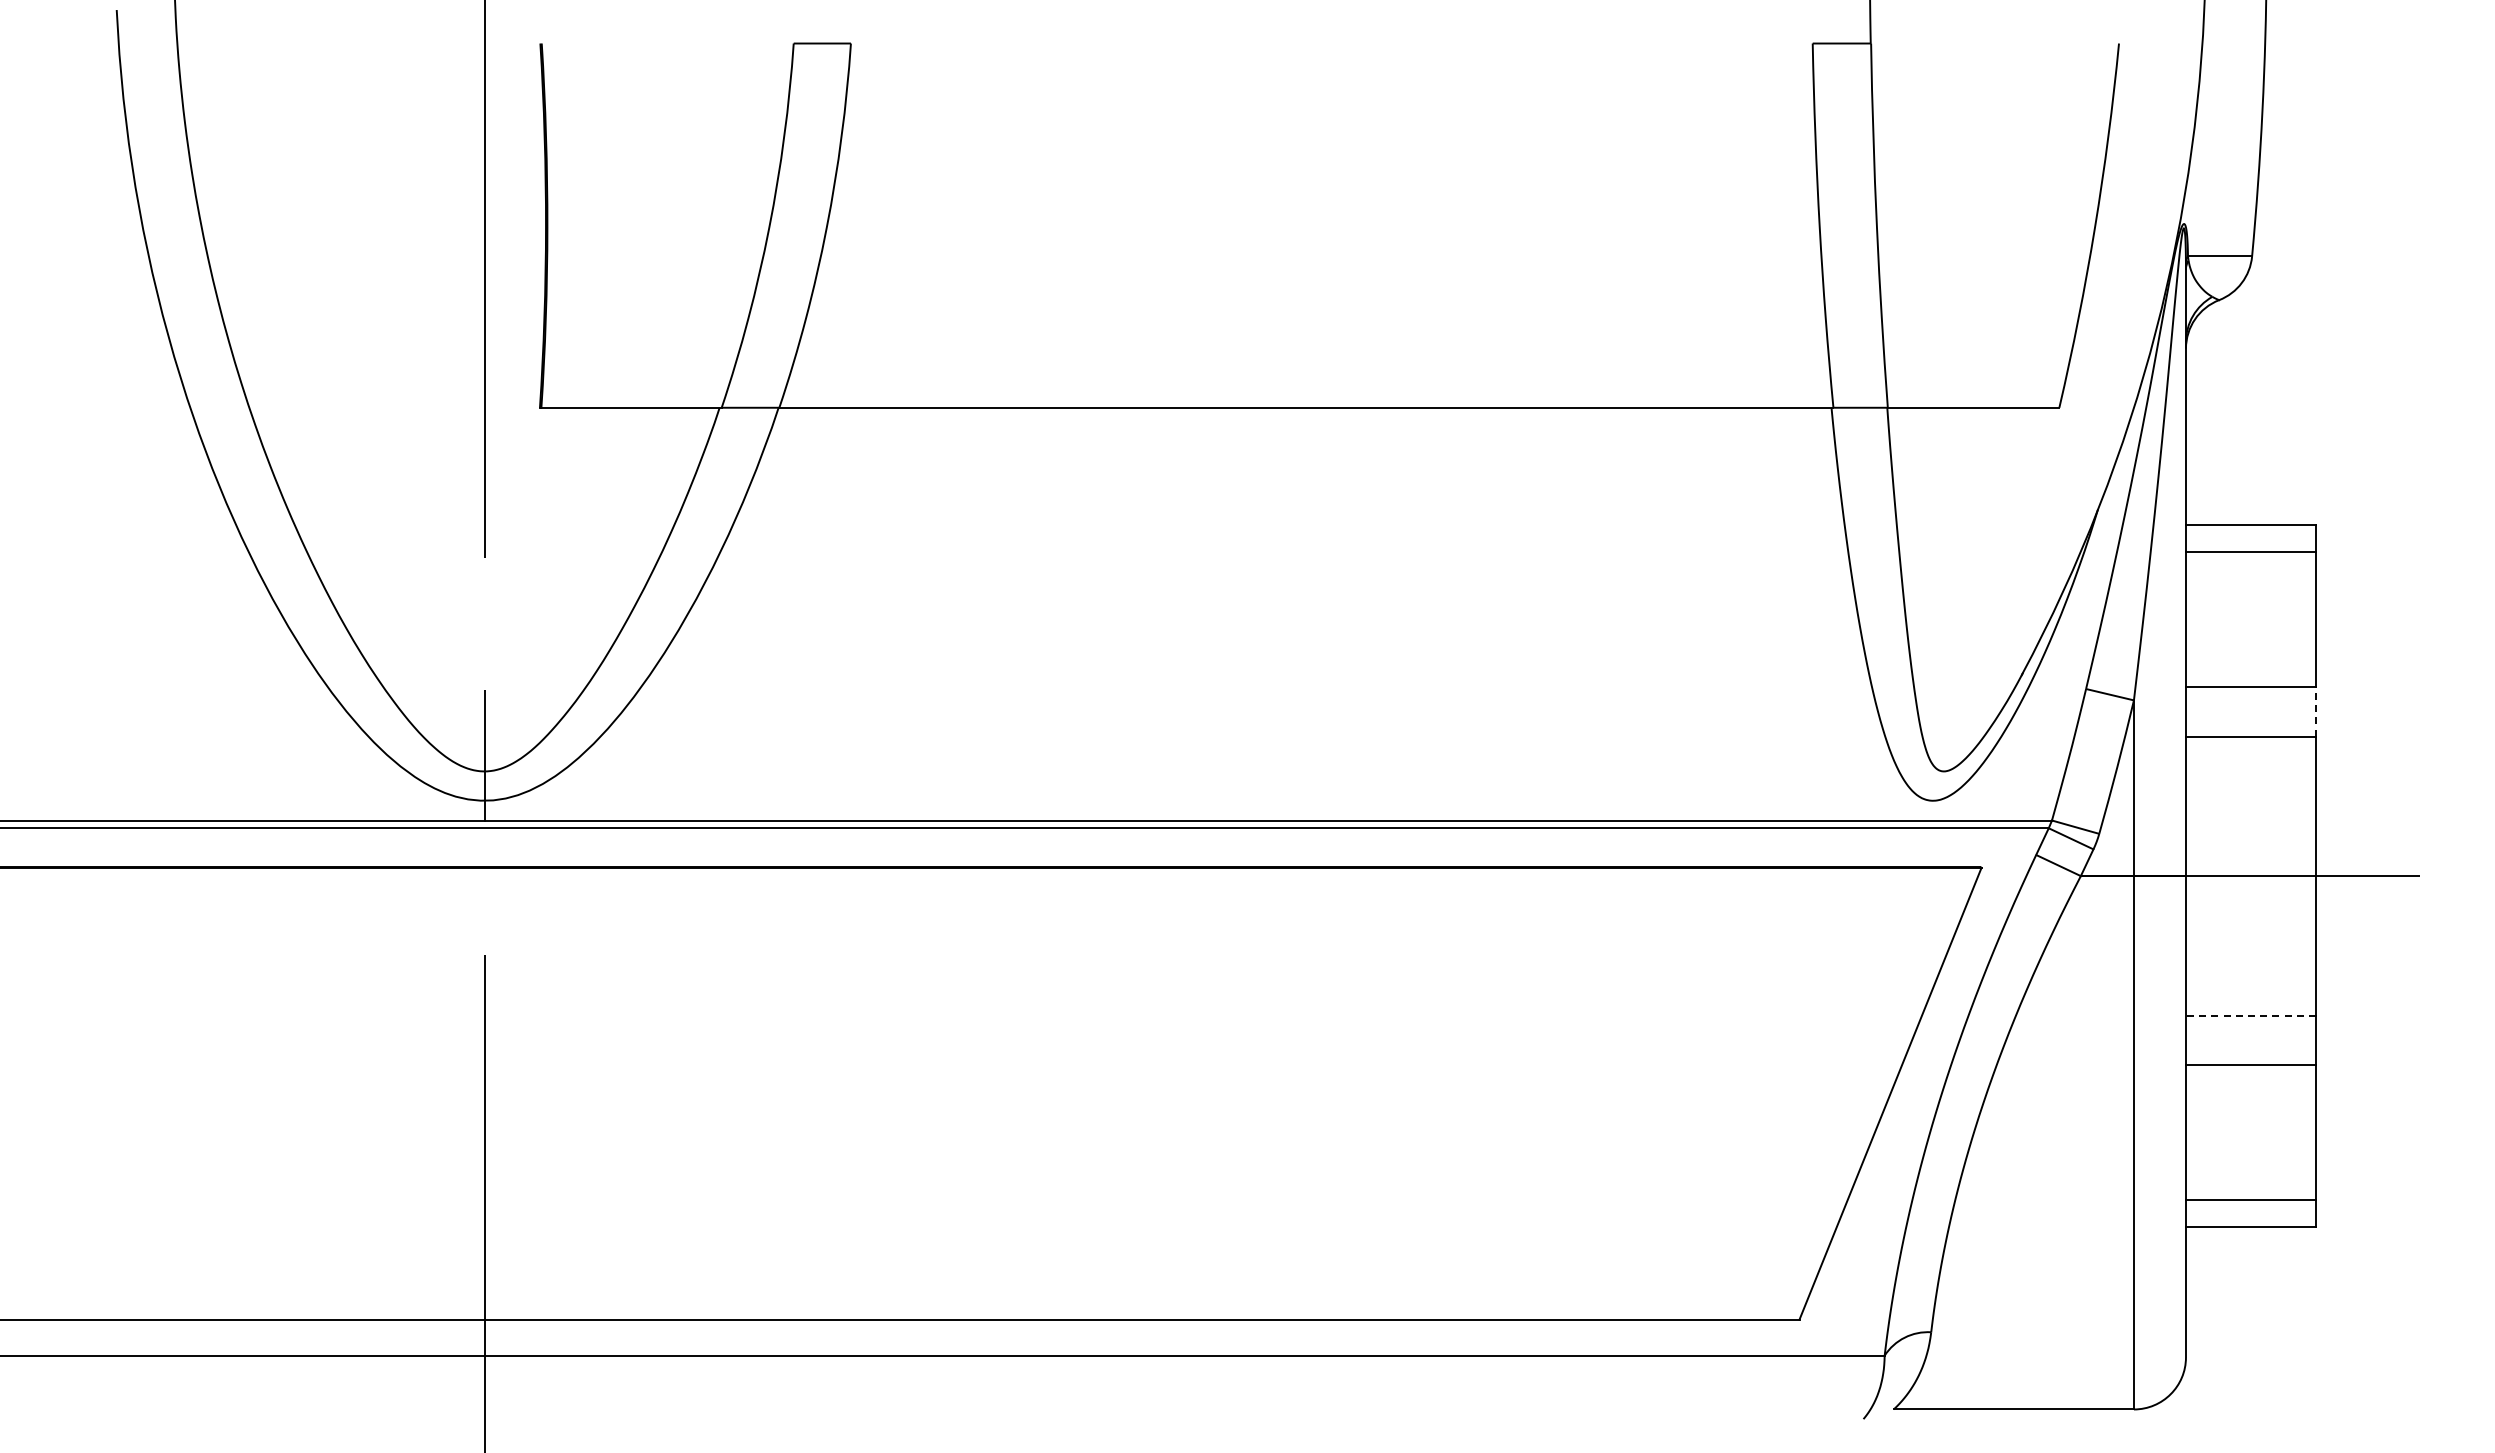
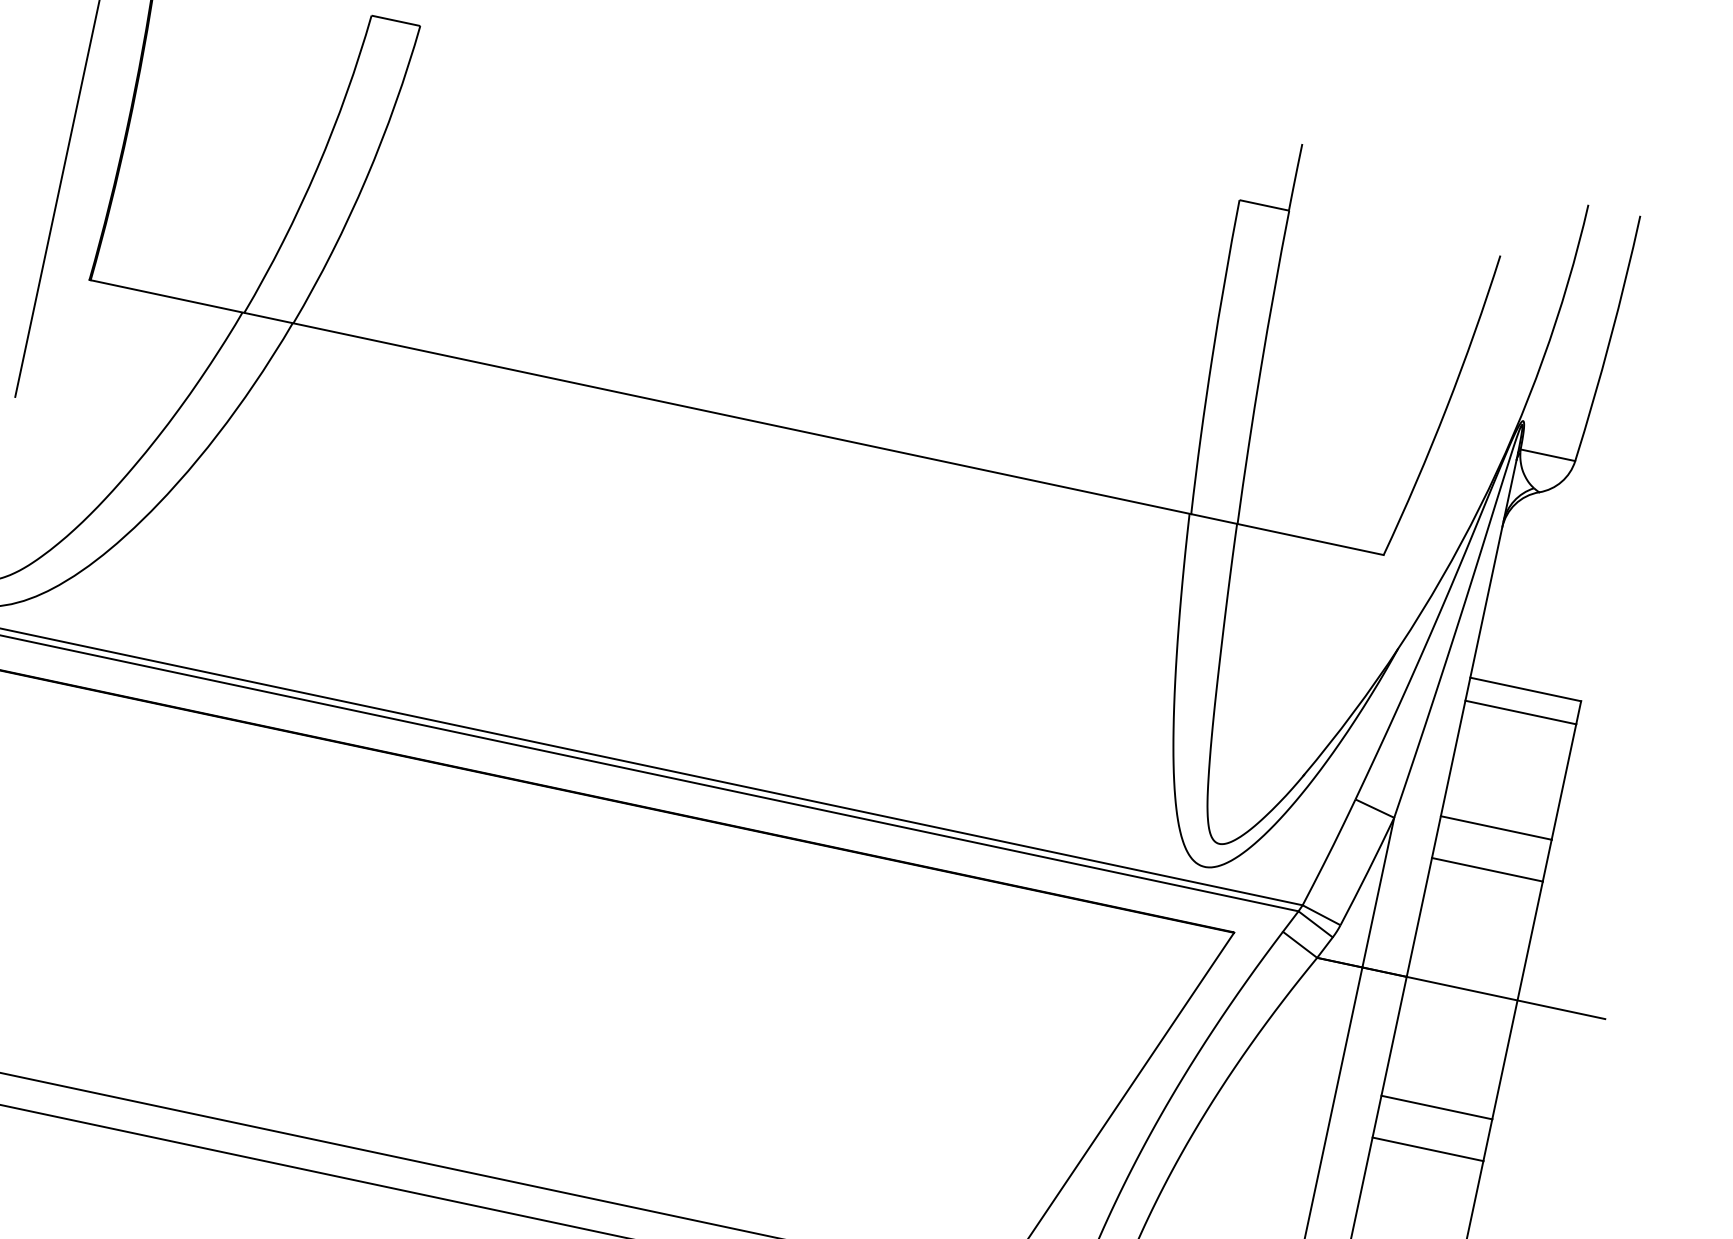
line: (2316, 711) -> (1547, 860), dashed -> solid
line: (2250, 1015) -> (1436, 1107), dashed -> solid

